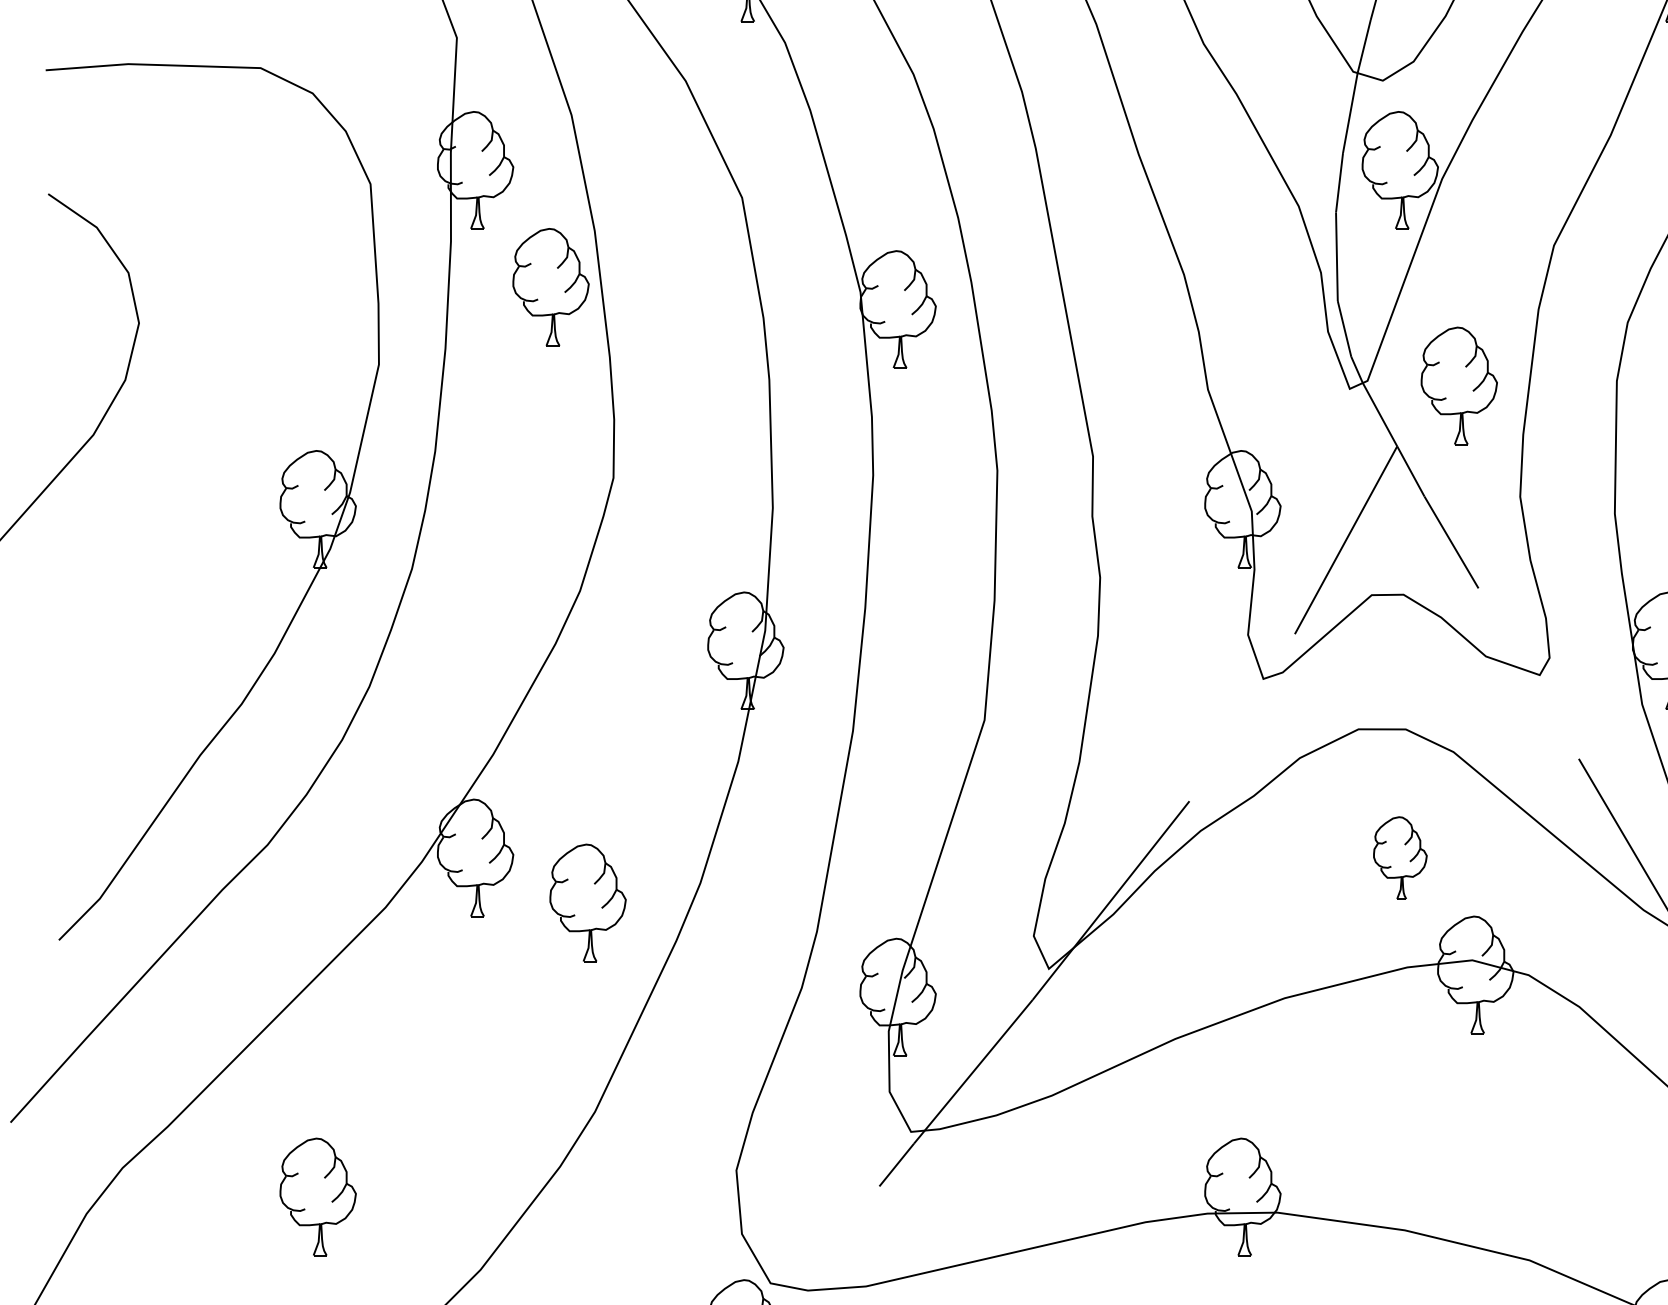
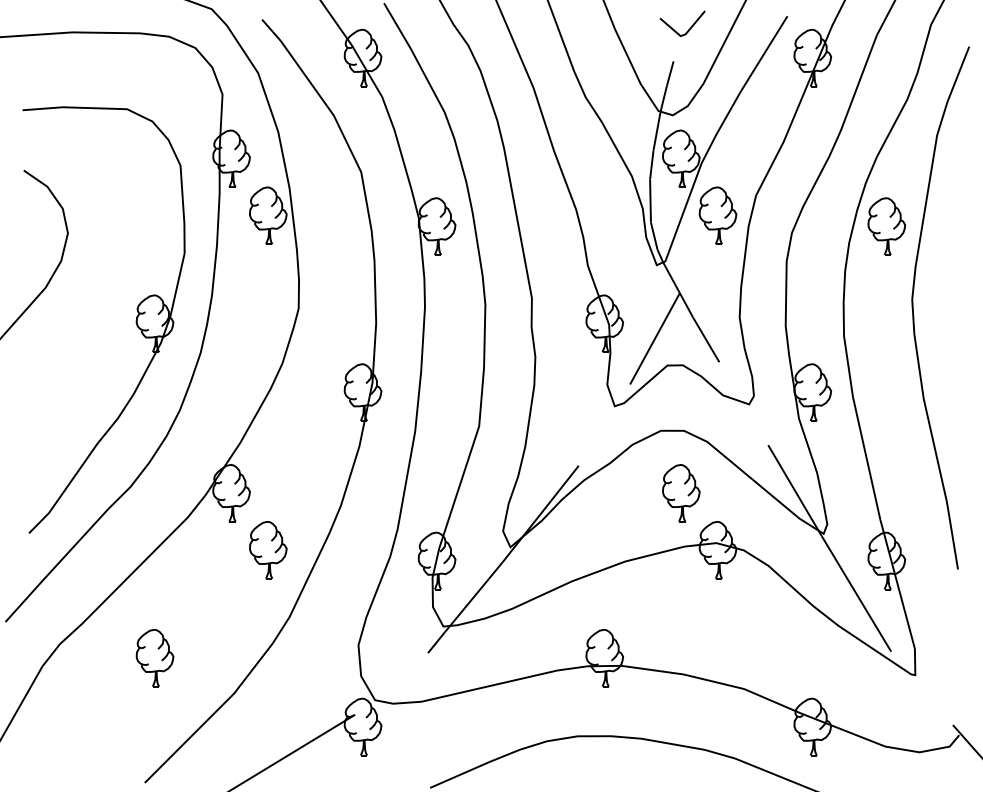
part: (1458, 385) -> (717, 215), moved
part: (1400, 858) -> (681, 493), size x1.43
part: (588, 903) -> (268, 550), moved

